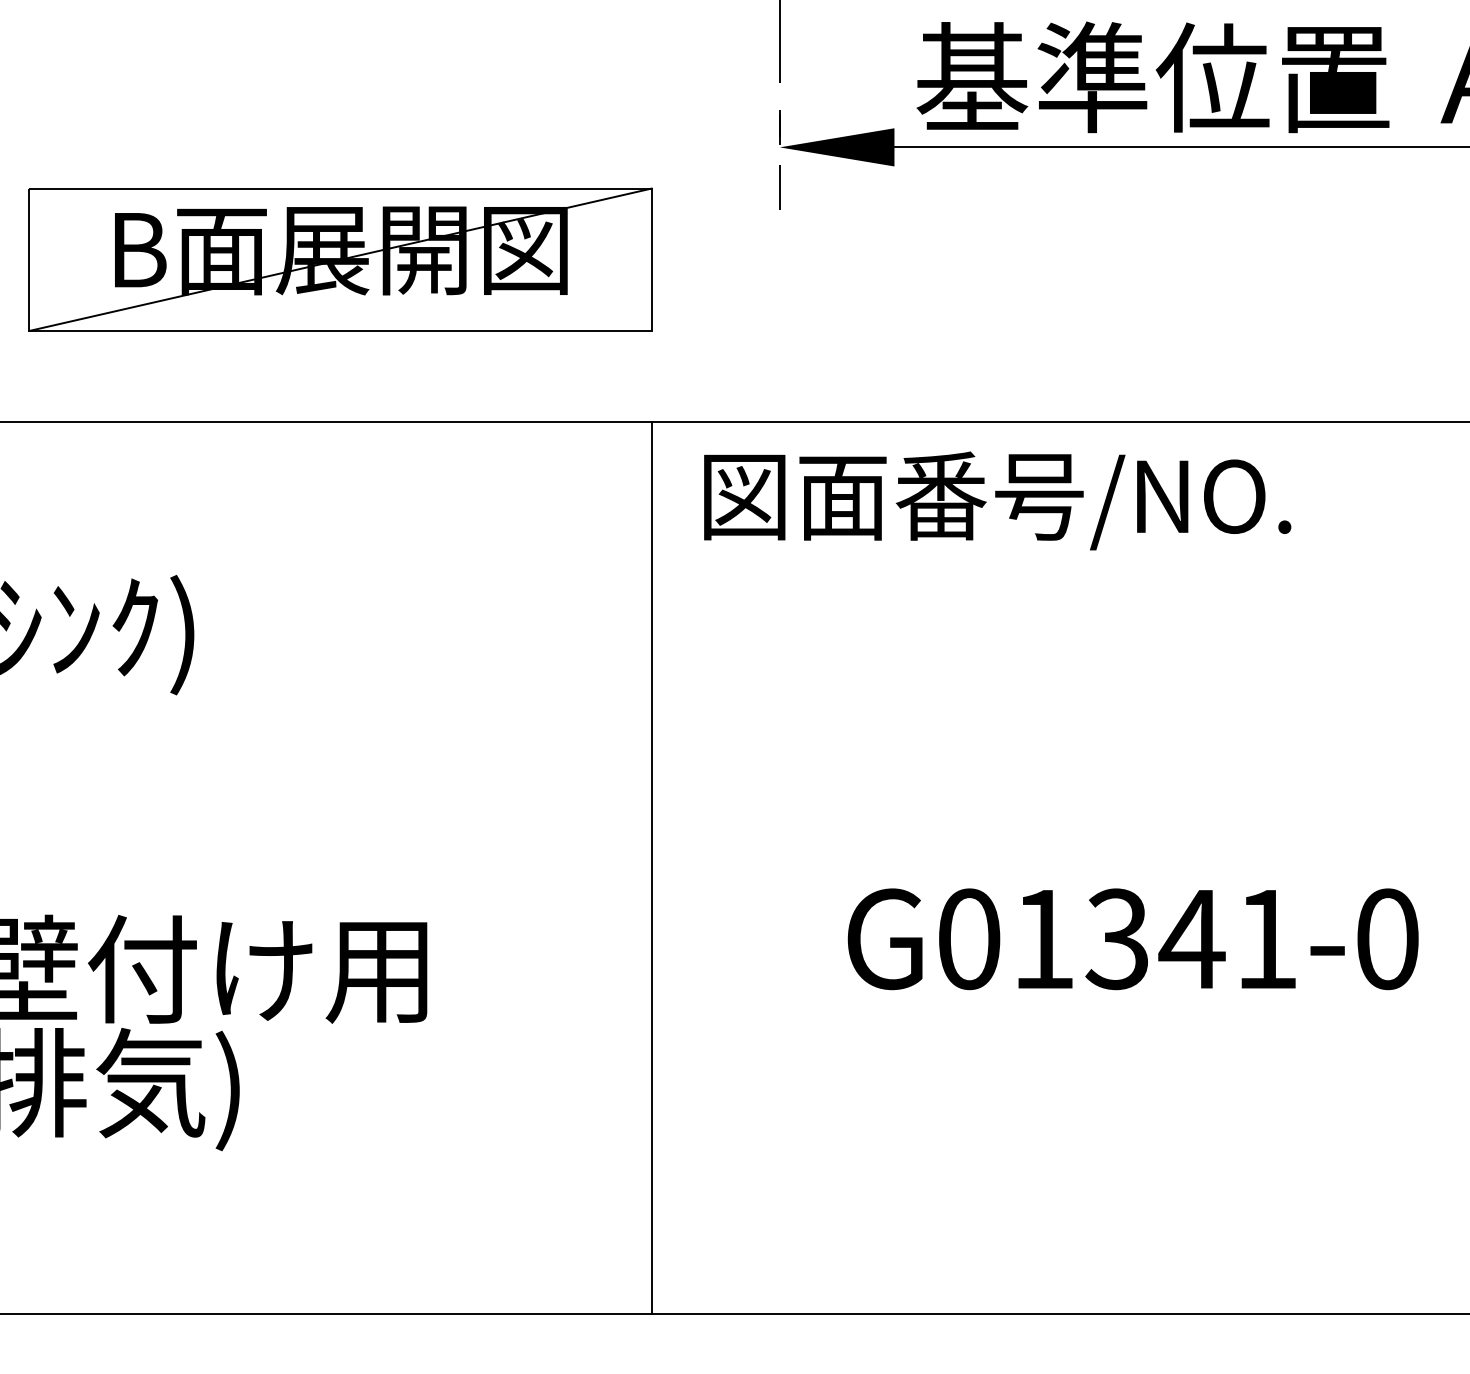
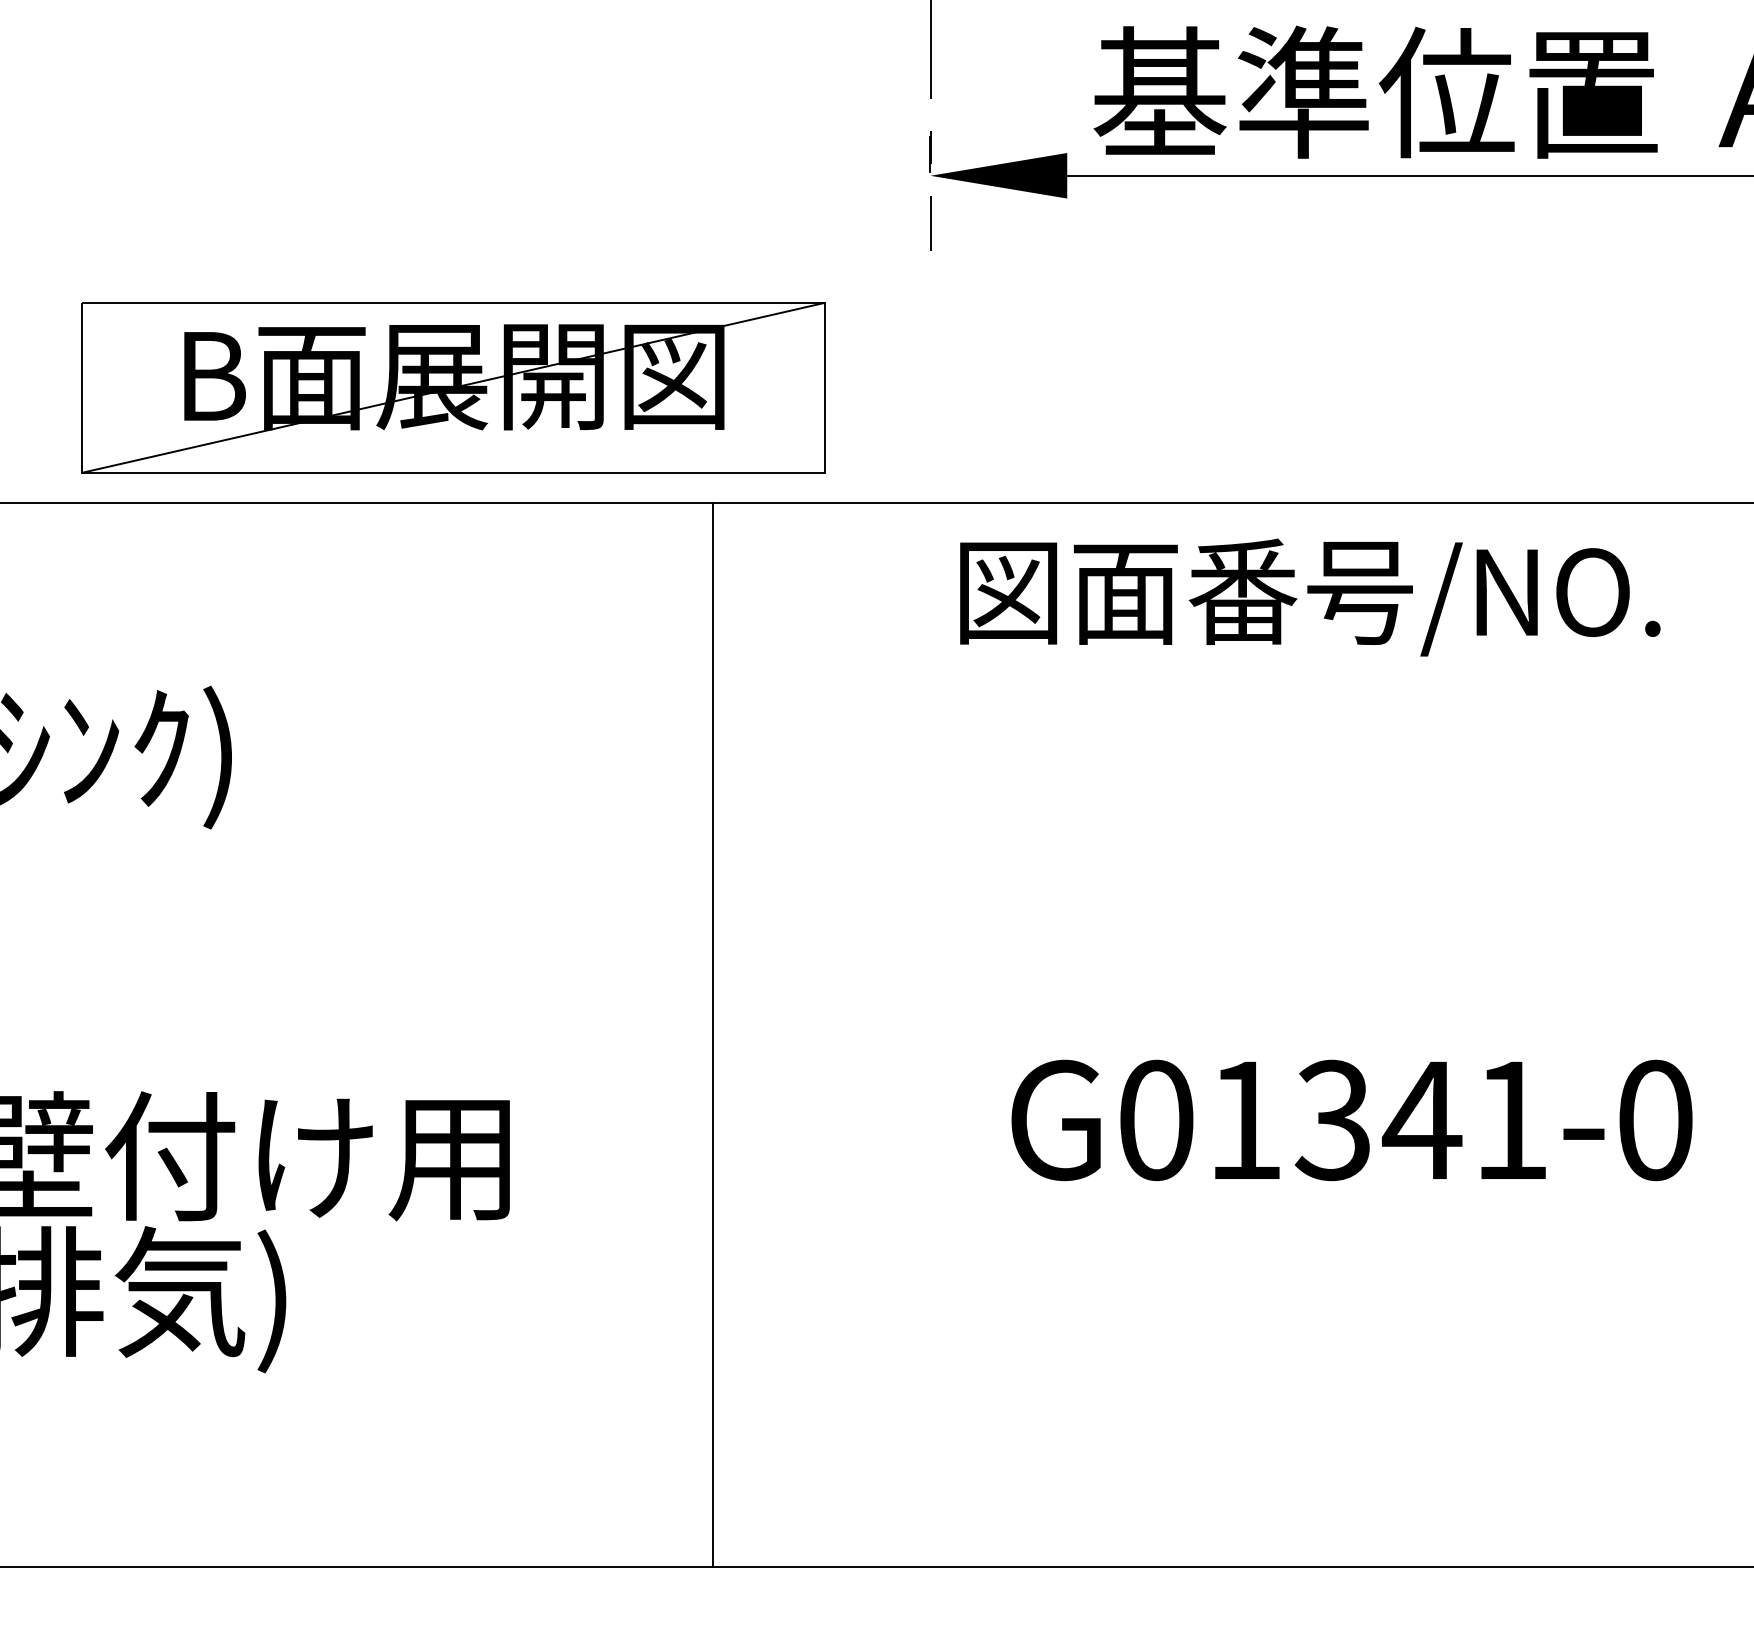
part: (340, 259) -> (453, 387), moved
text: (997, 500) -> (1310, 597), moved
line: (652, 868) -> (713, 1035), moved

